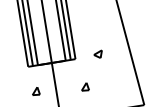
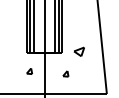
part: (98, 54) -> (79, 51), size x1.6

